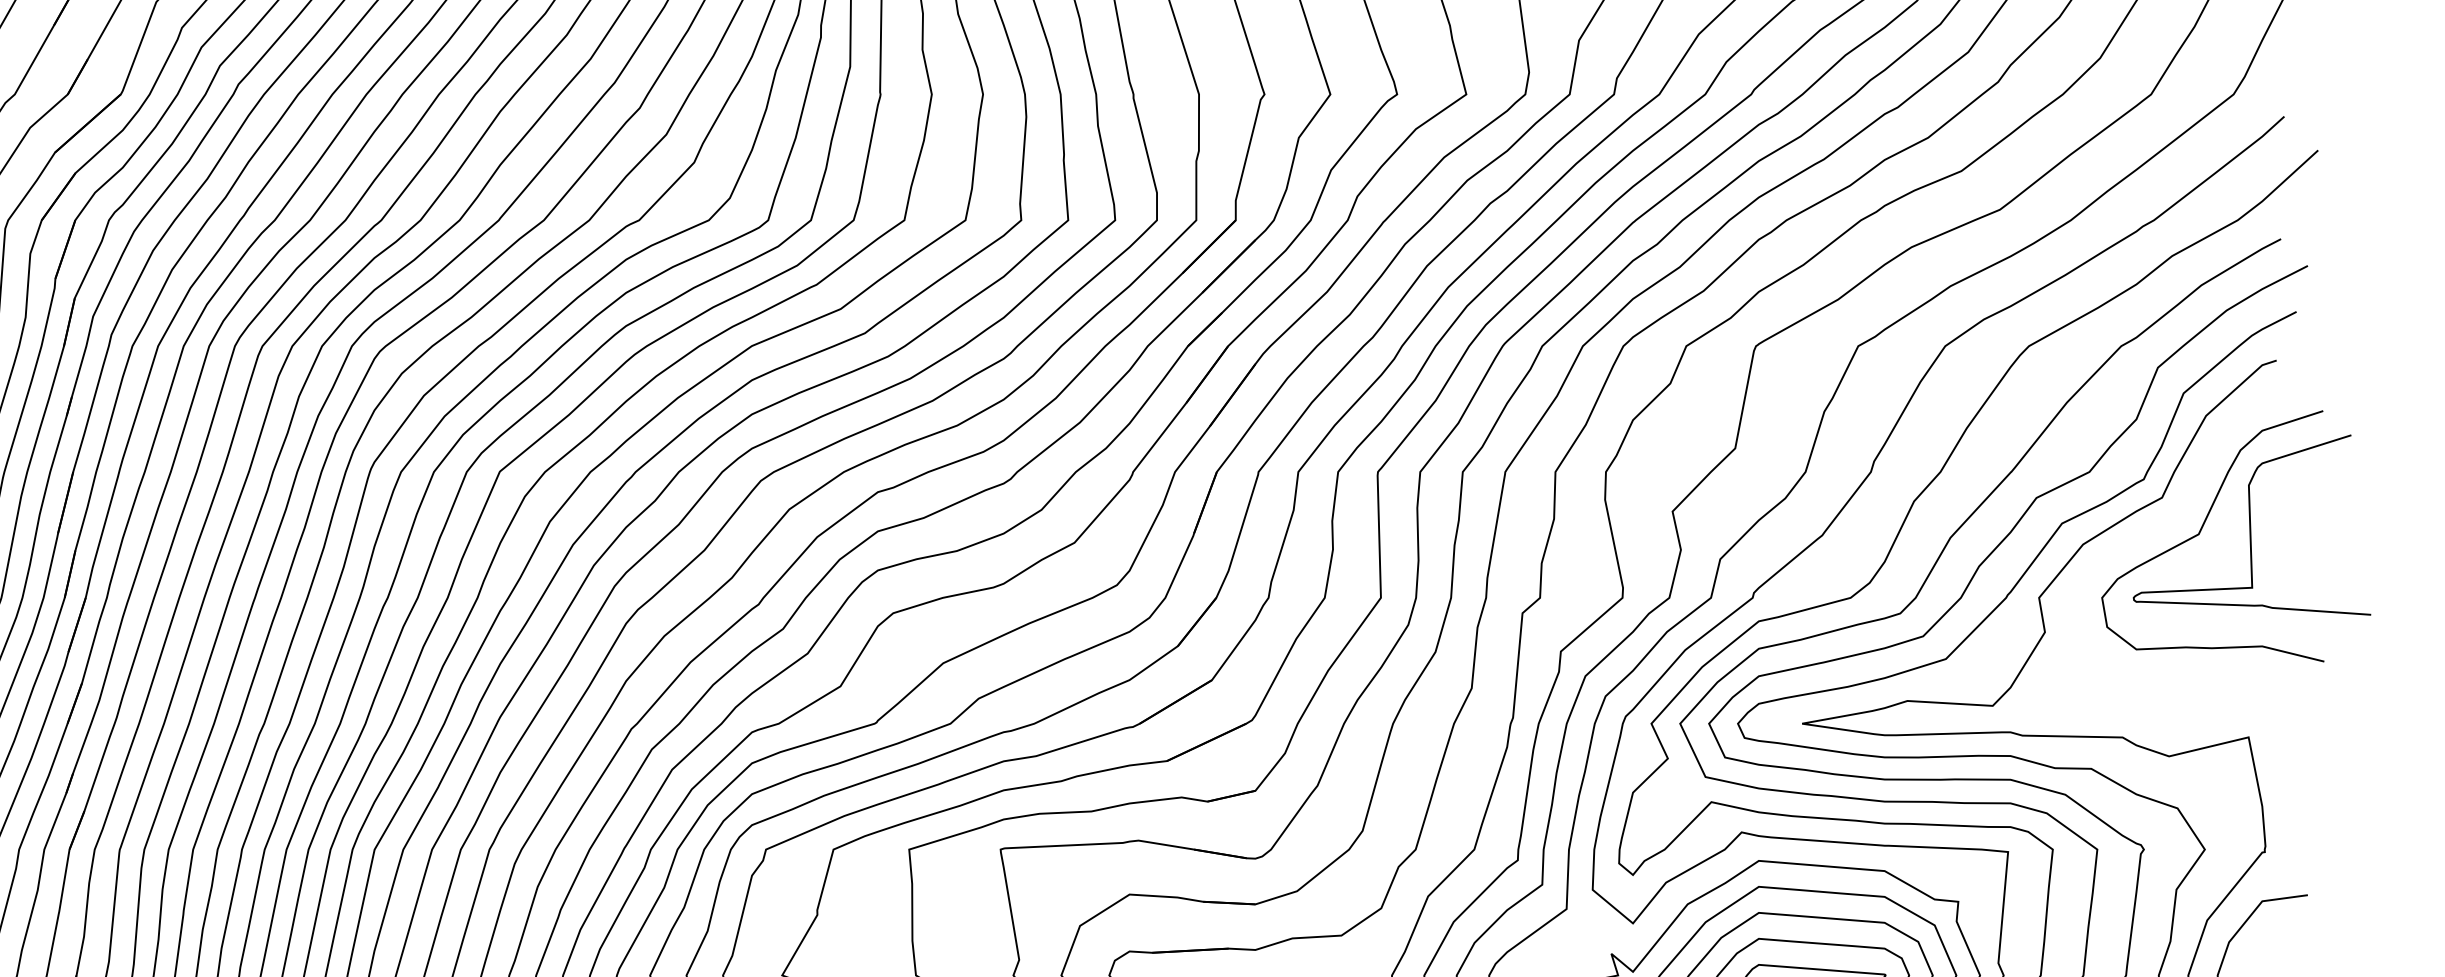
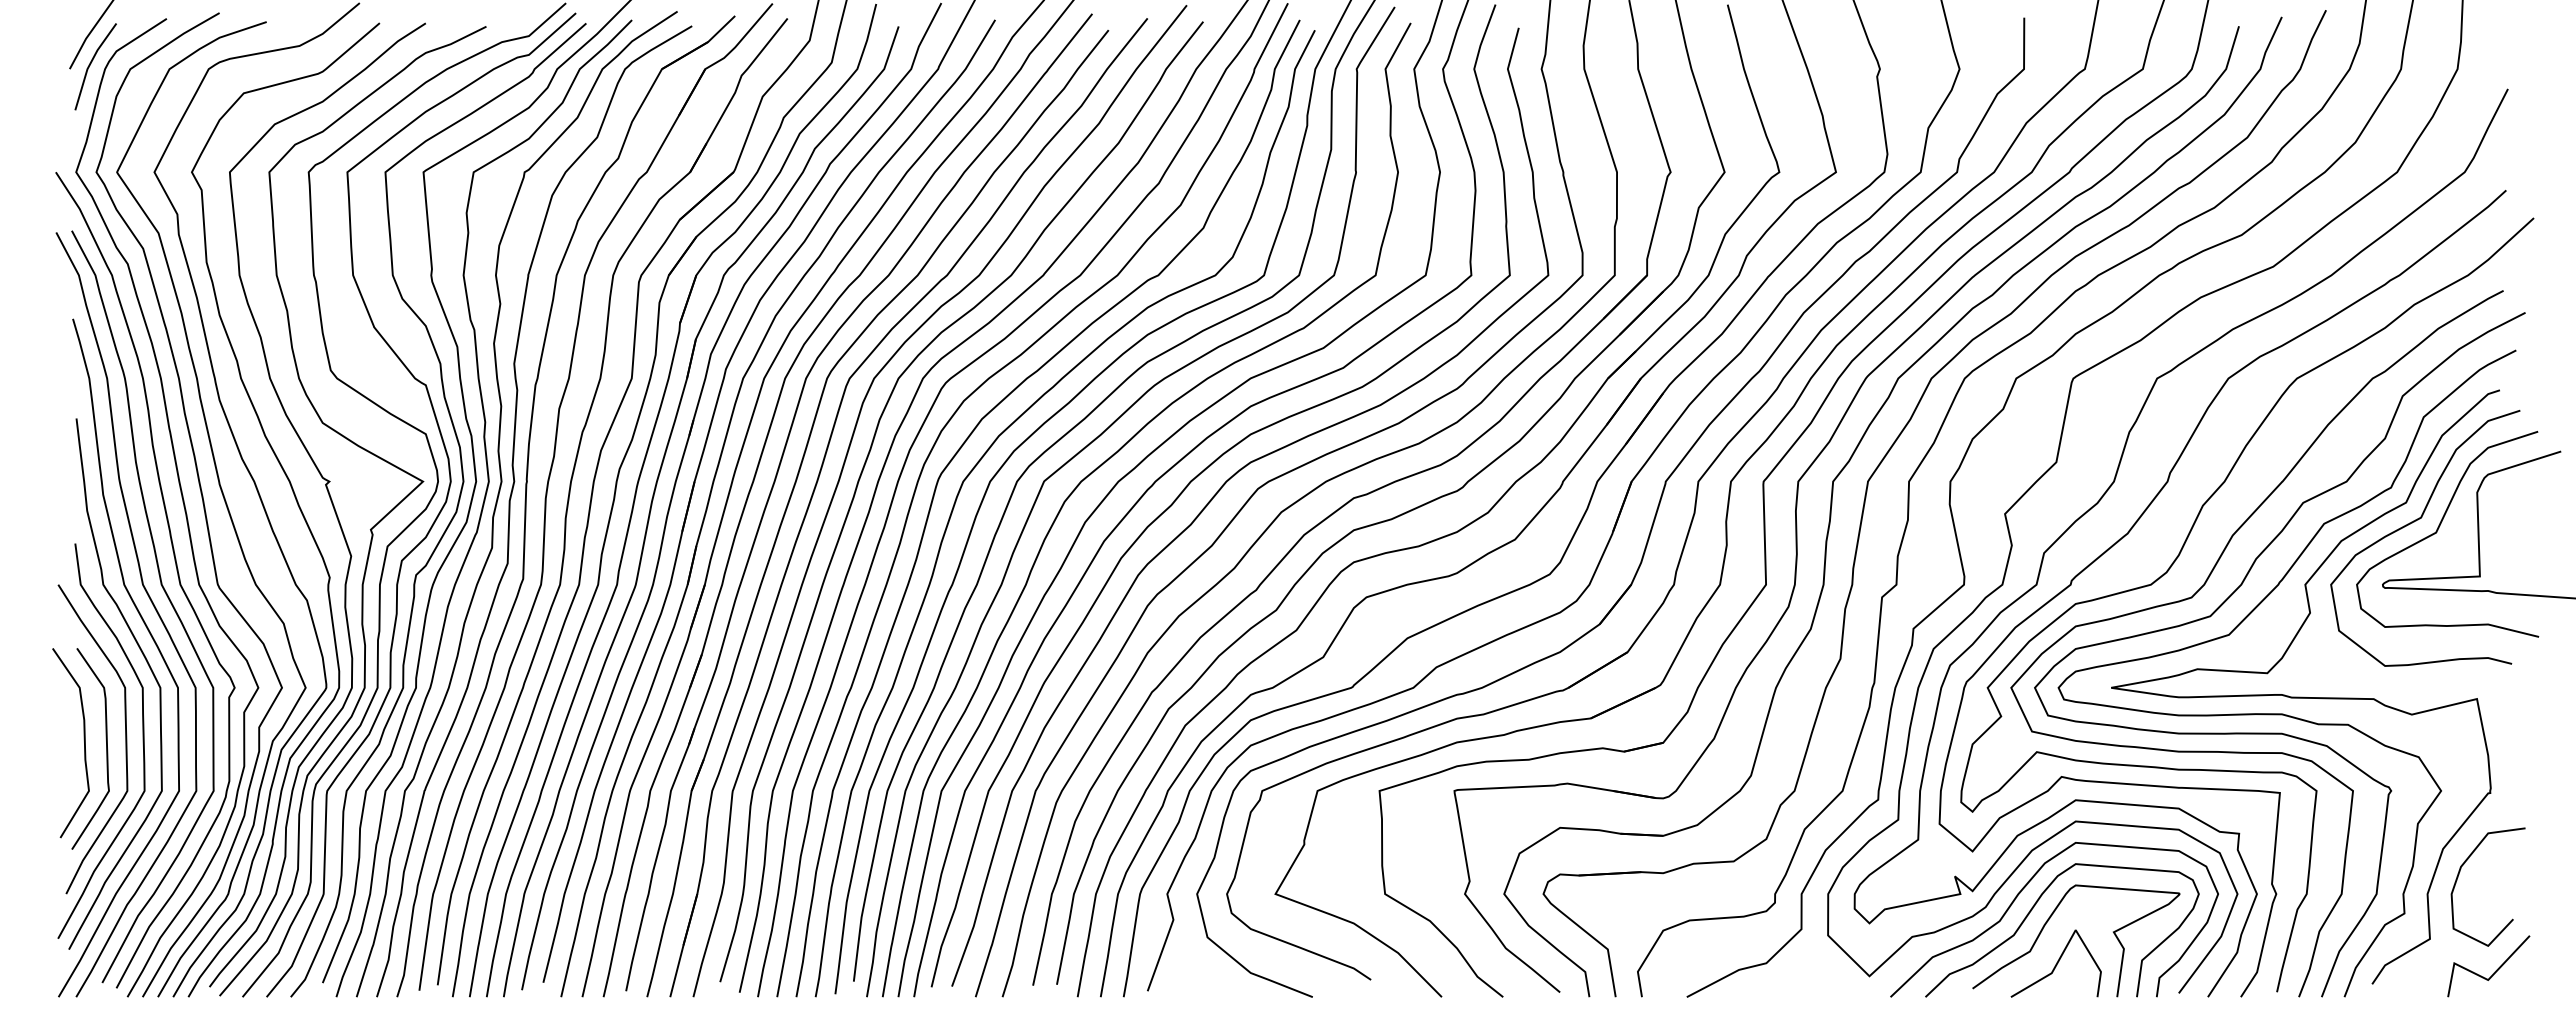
curve: (2174, 520) -> (2416, 521), added

